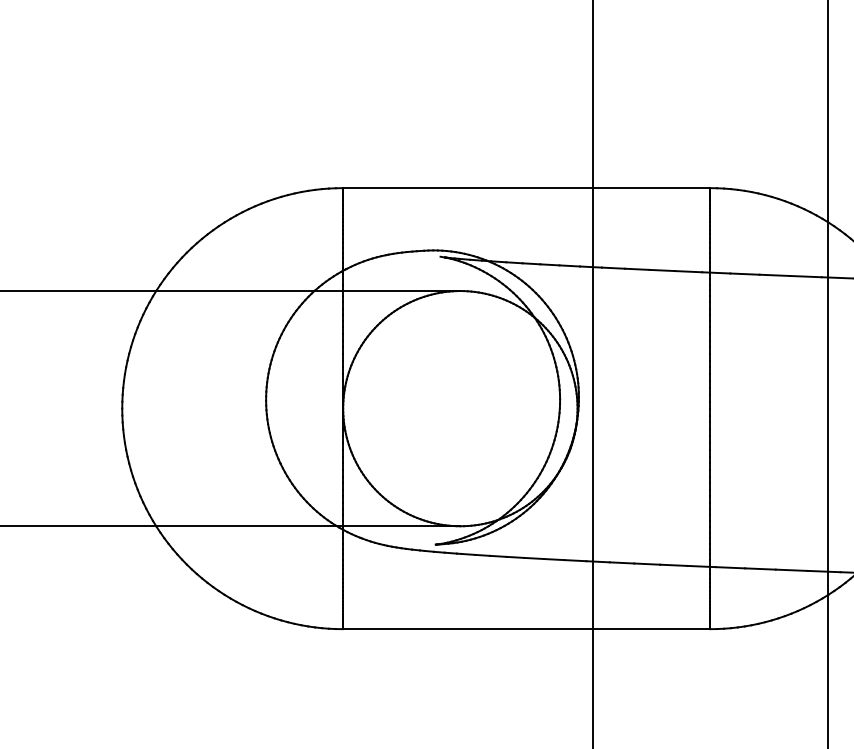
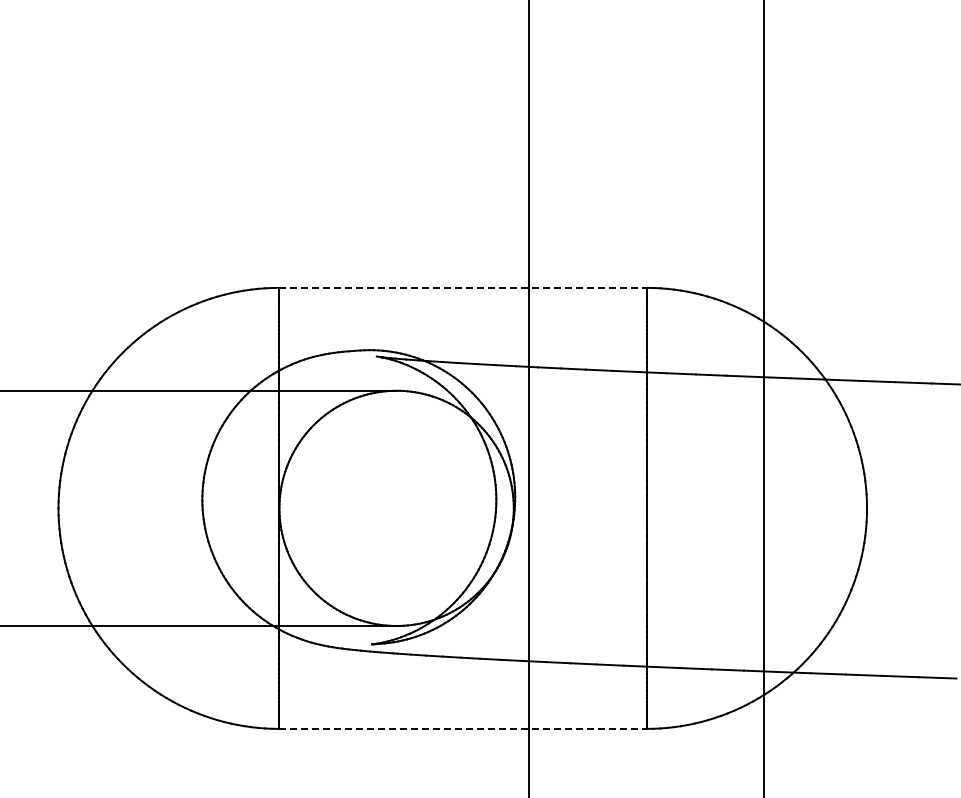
line: (526, 187) -> (462, 287), solid -> dashed
line: (526, 628) -> (462, 728), solid -> dashed

